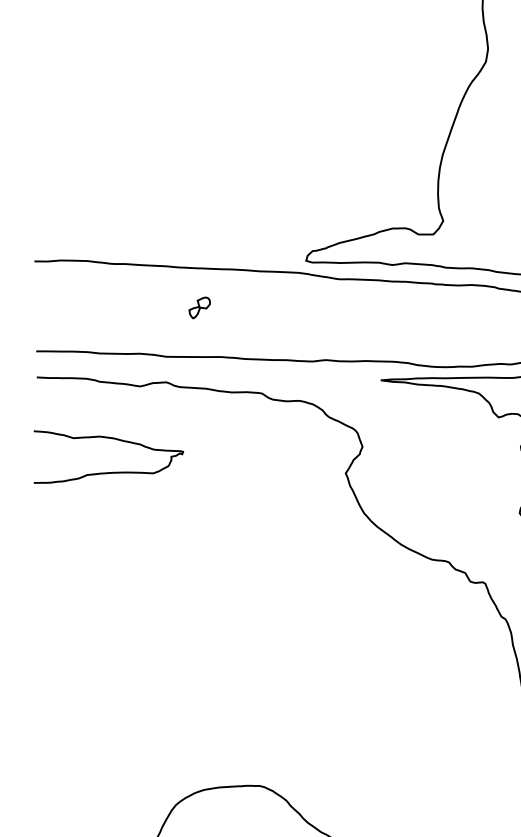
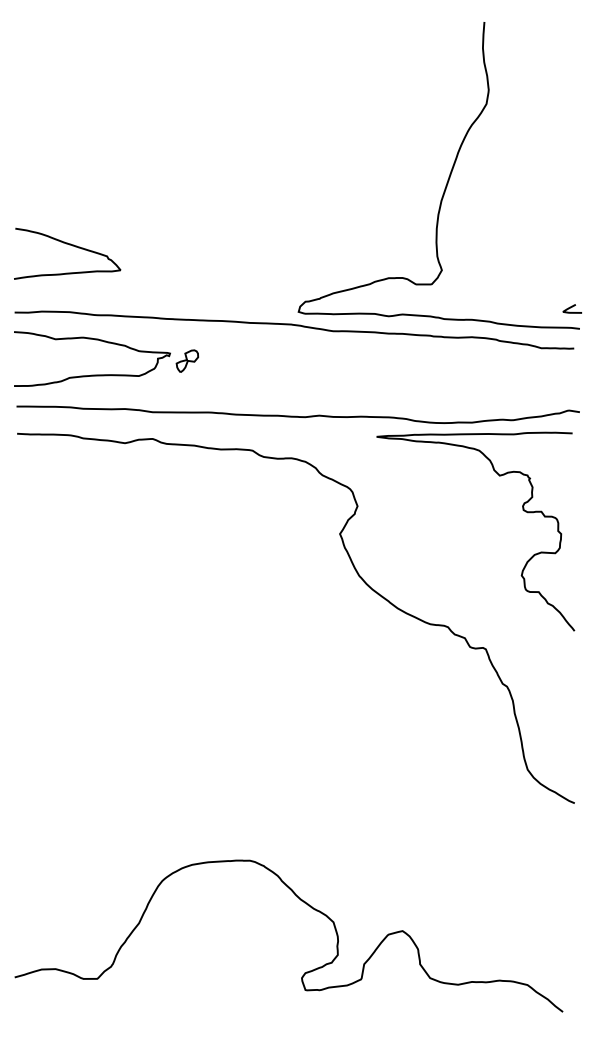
curve: (86, 197) -> (69, 245), added
curve: (108, 471) -> (92, 374), moved

